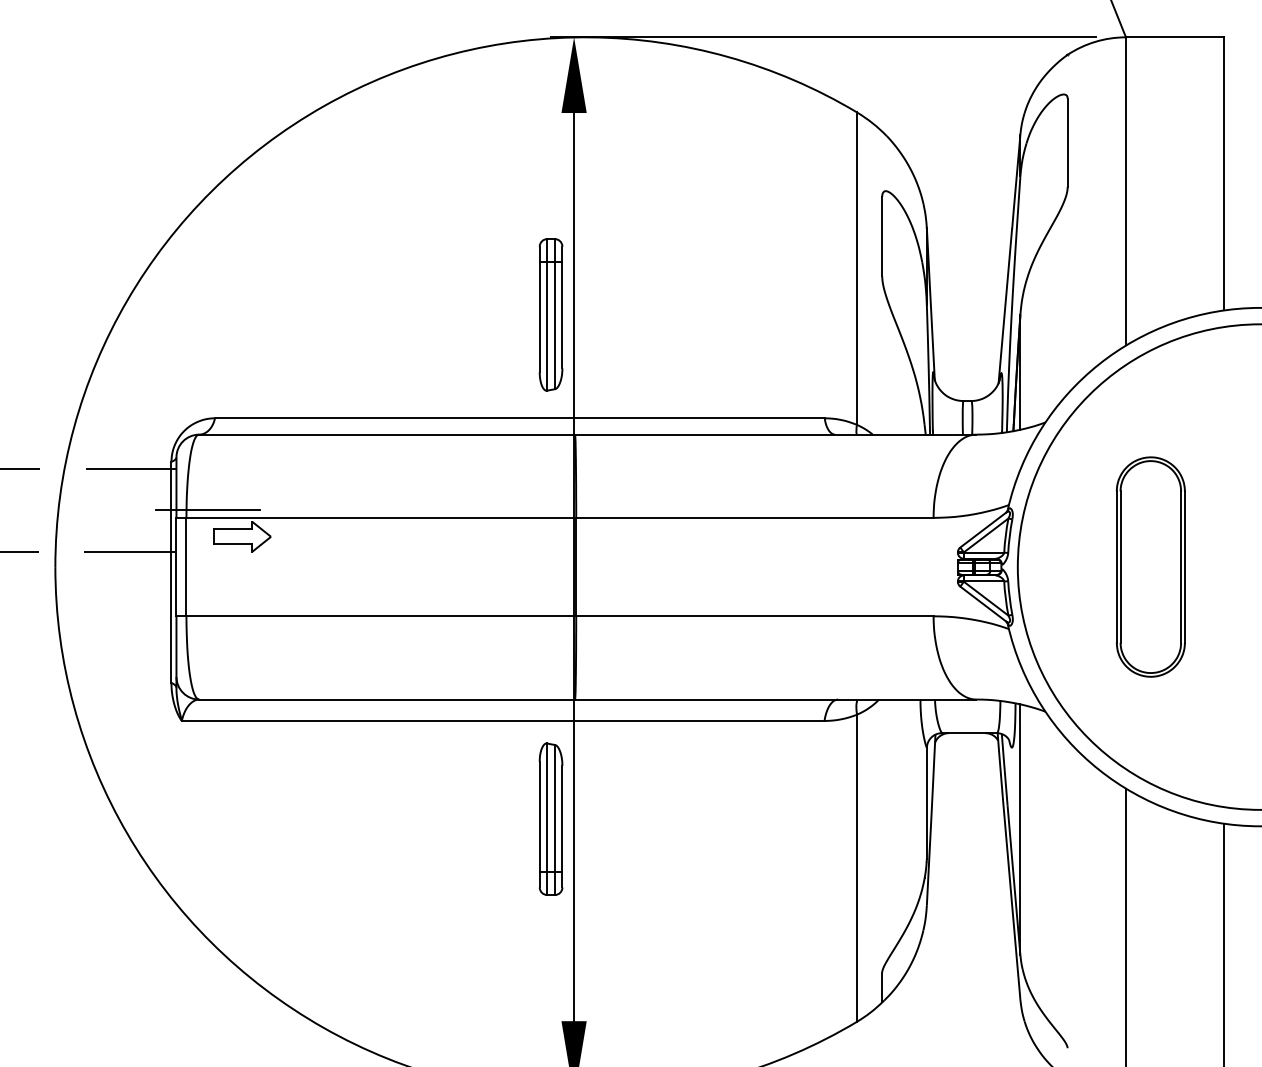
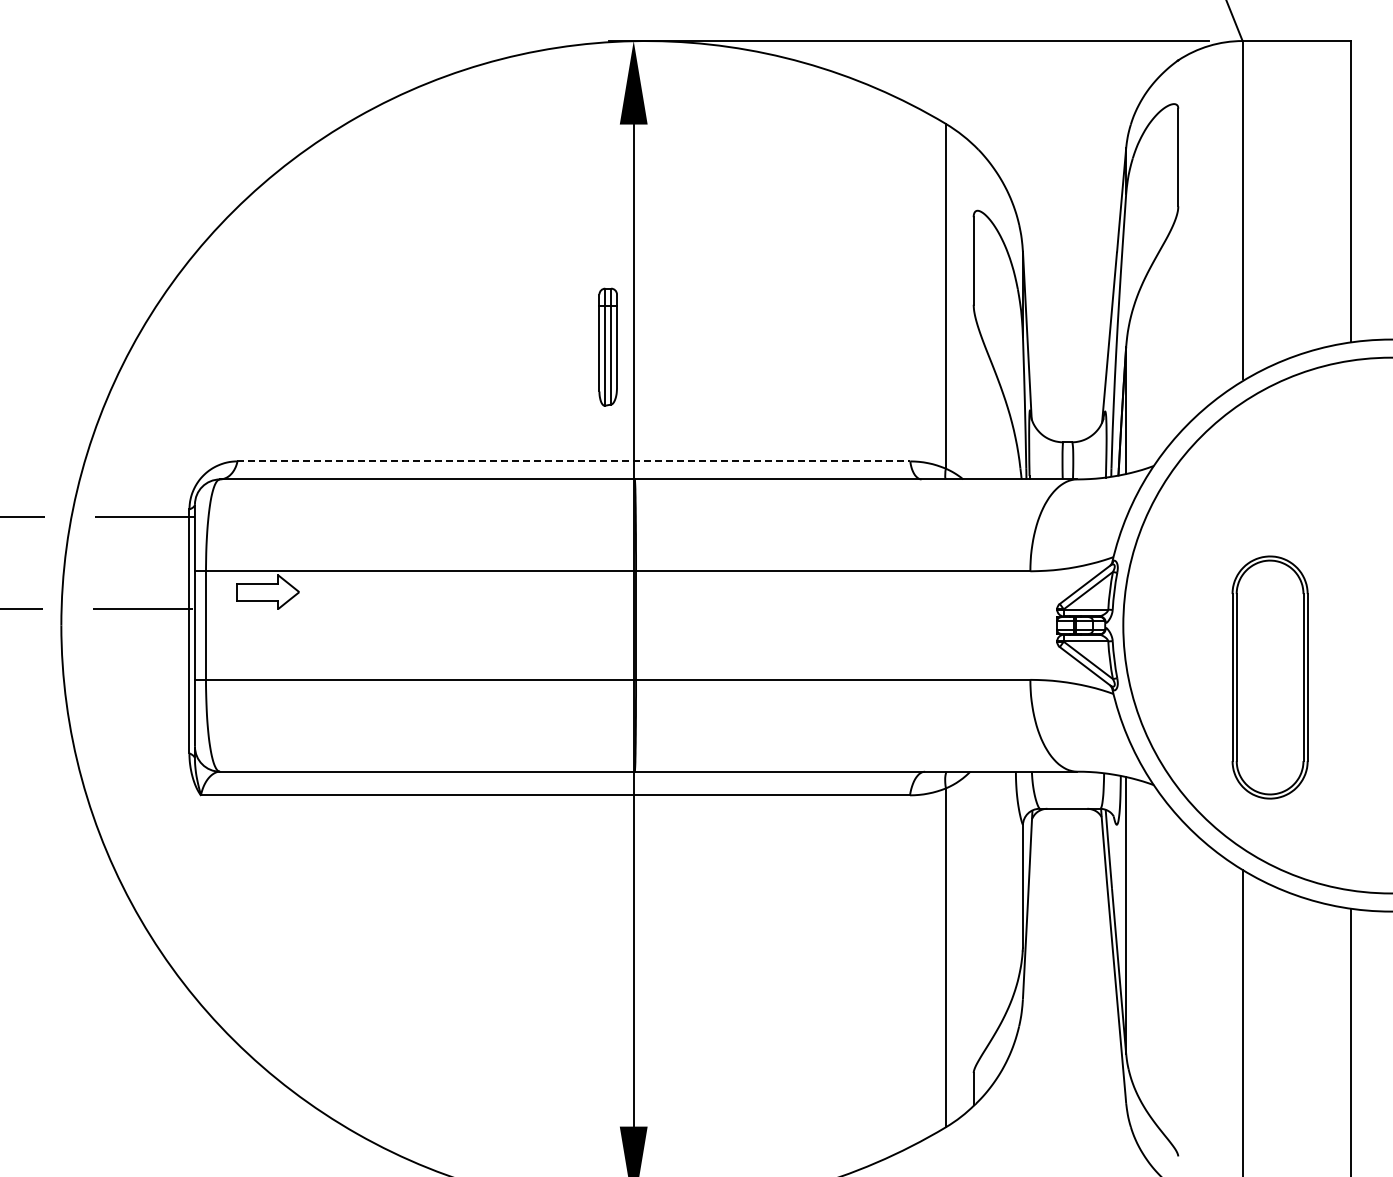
part: (550, 314) -> (607, 346), size x0.7
line: (520, 418) -> (574, 461), solid -> dashed
line: (207, 509) -> (229, 562), removed
part: (1150, 567) -> (1269, 677), moved
part: (550, 818) -> (607, 903), removed

